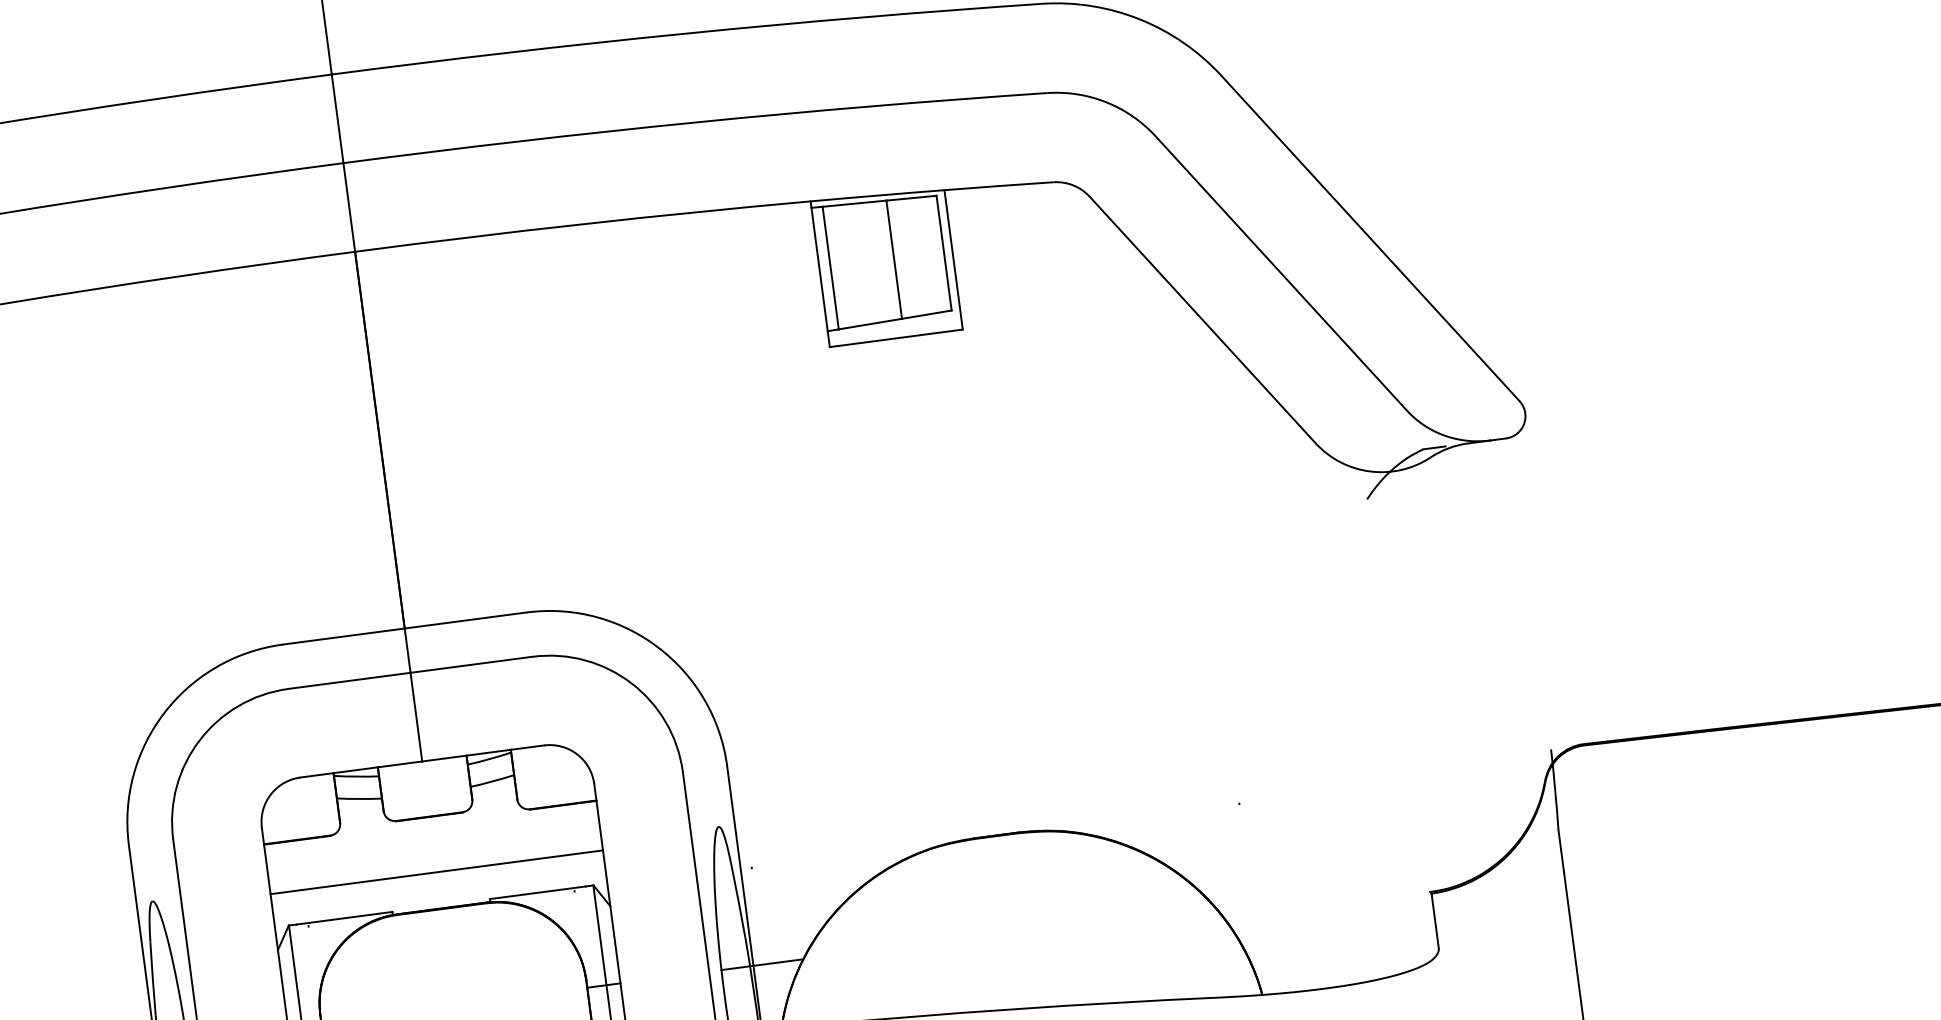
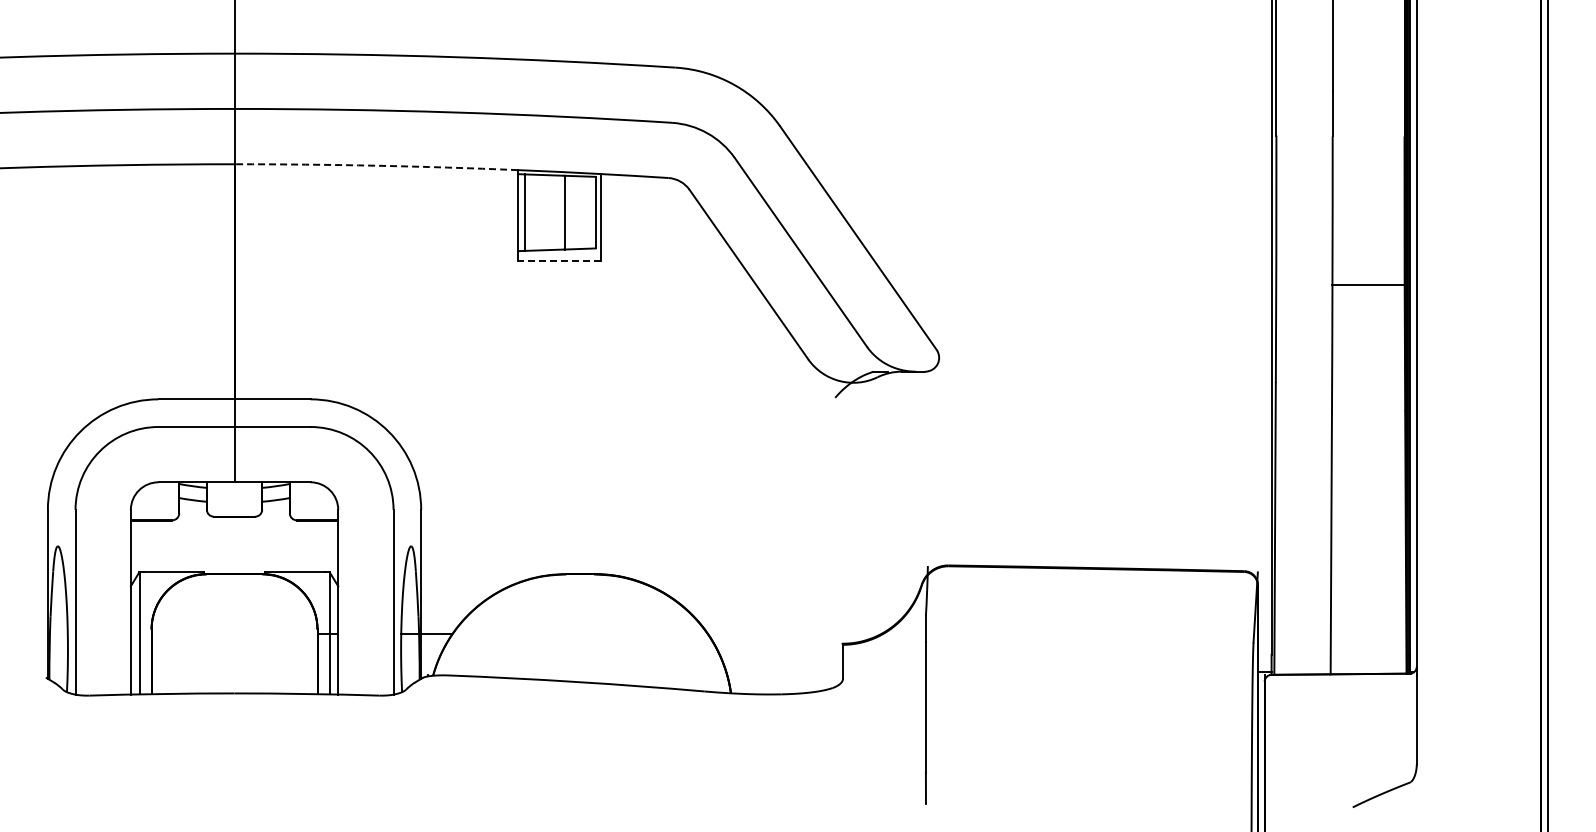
arc: (582, 223) -> (376, 165), solid -> dashed
line: (894, 339) -> (558, 261), solid -> dashed
line: (436, 872) -> (234, 551), removed

